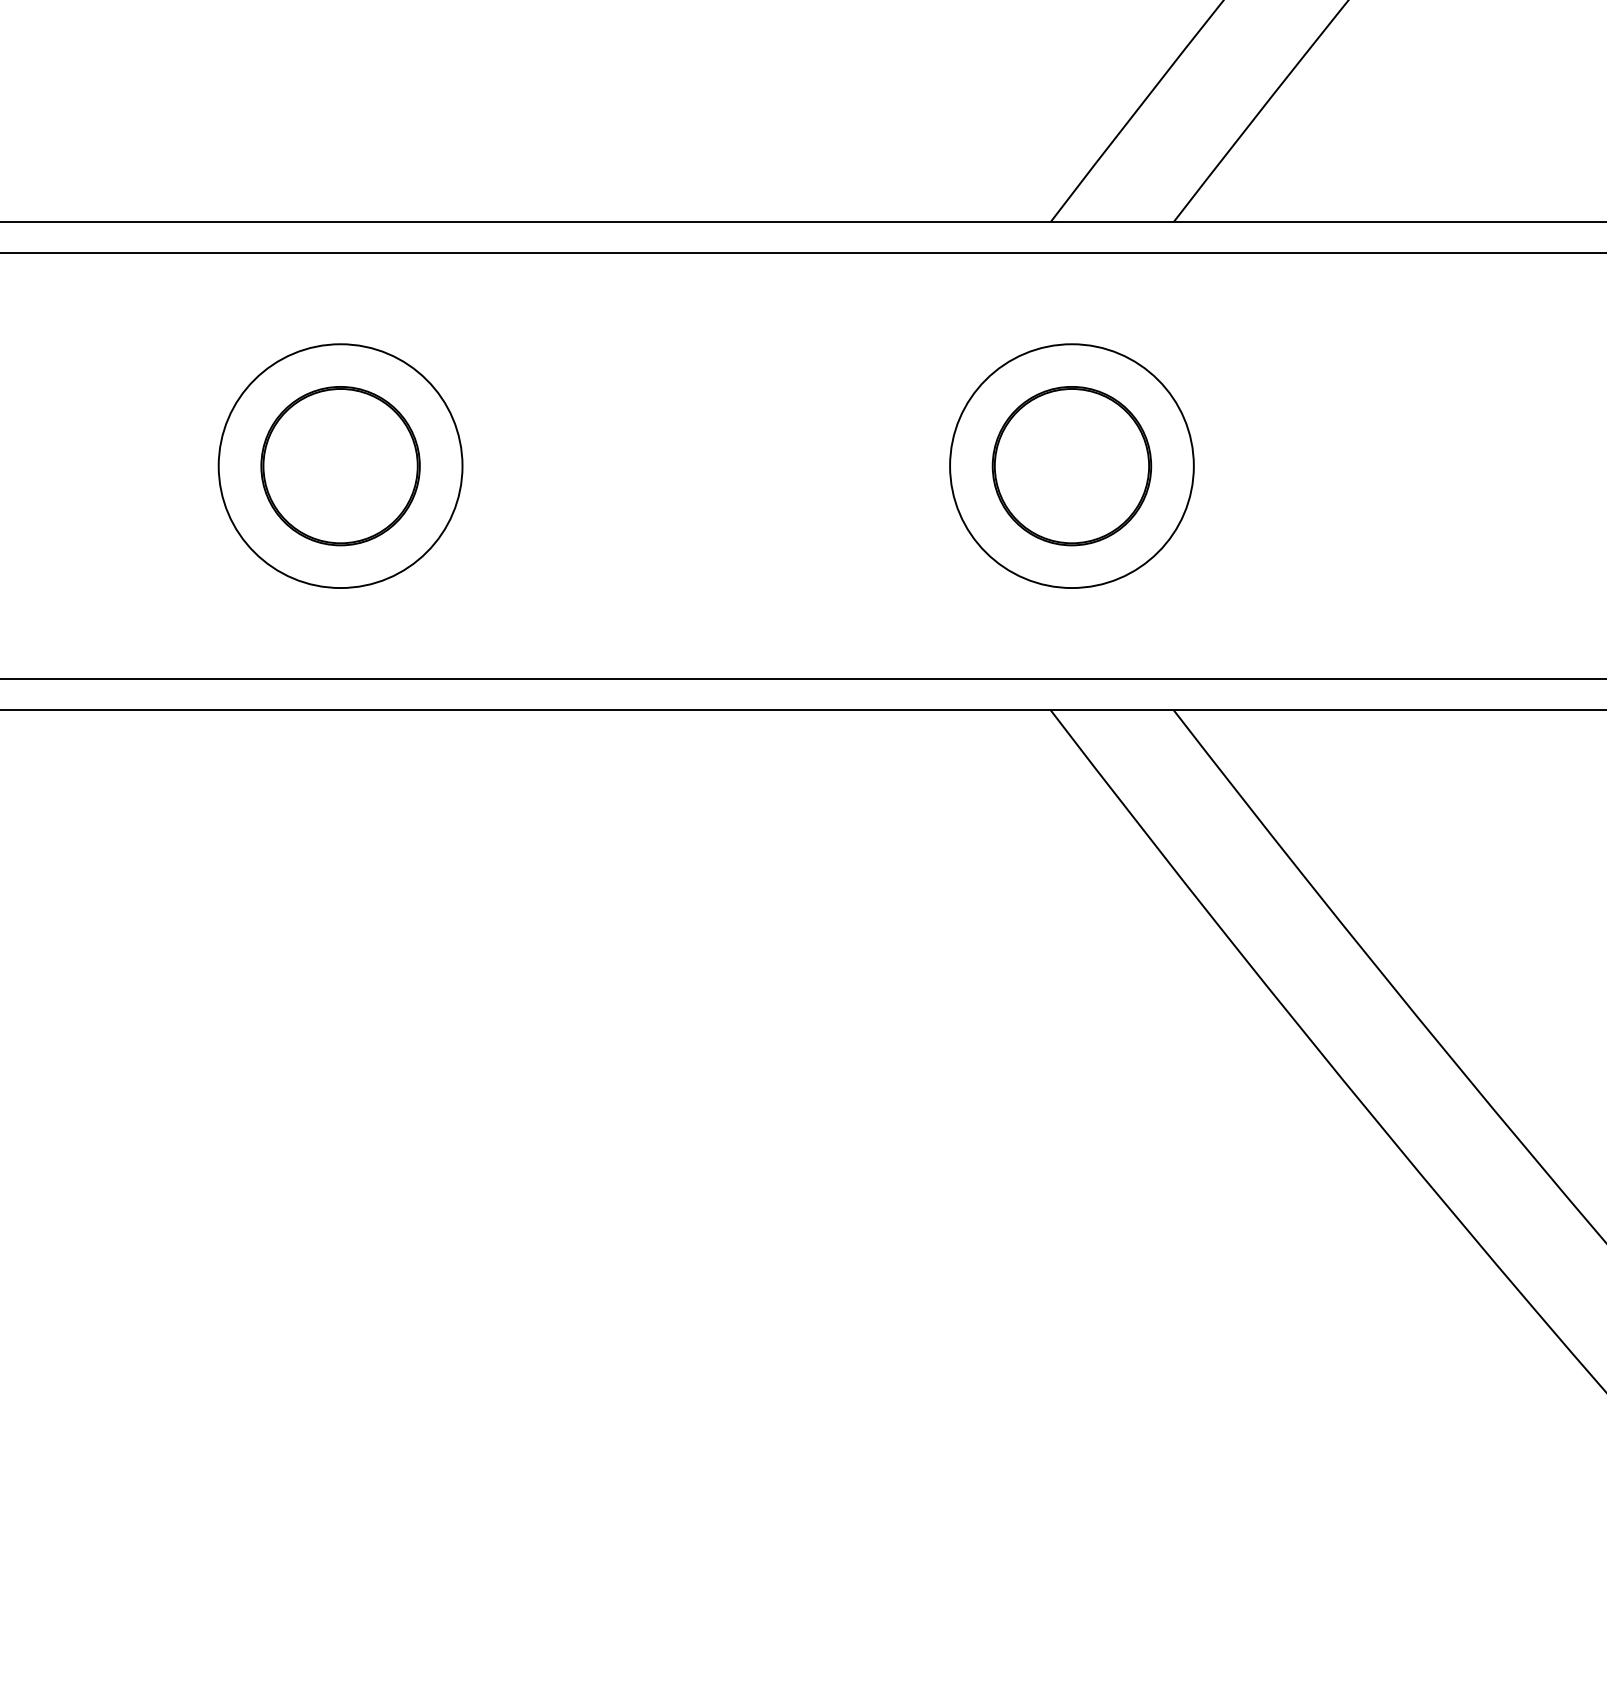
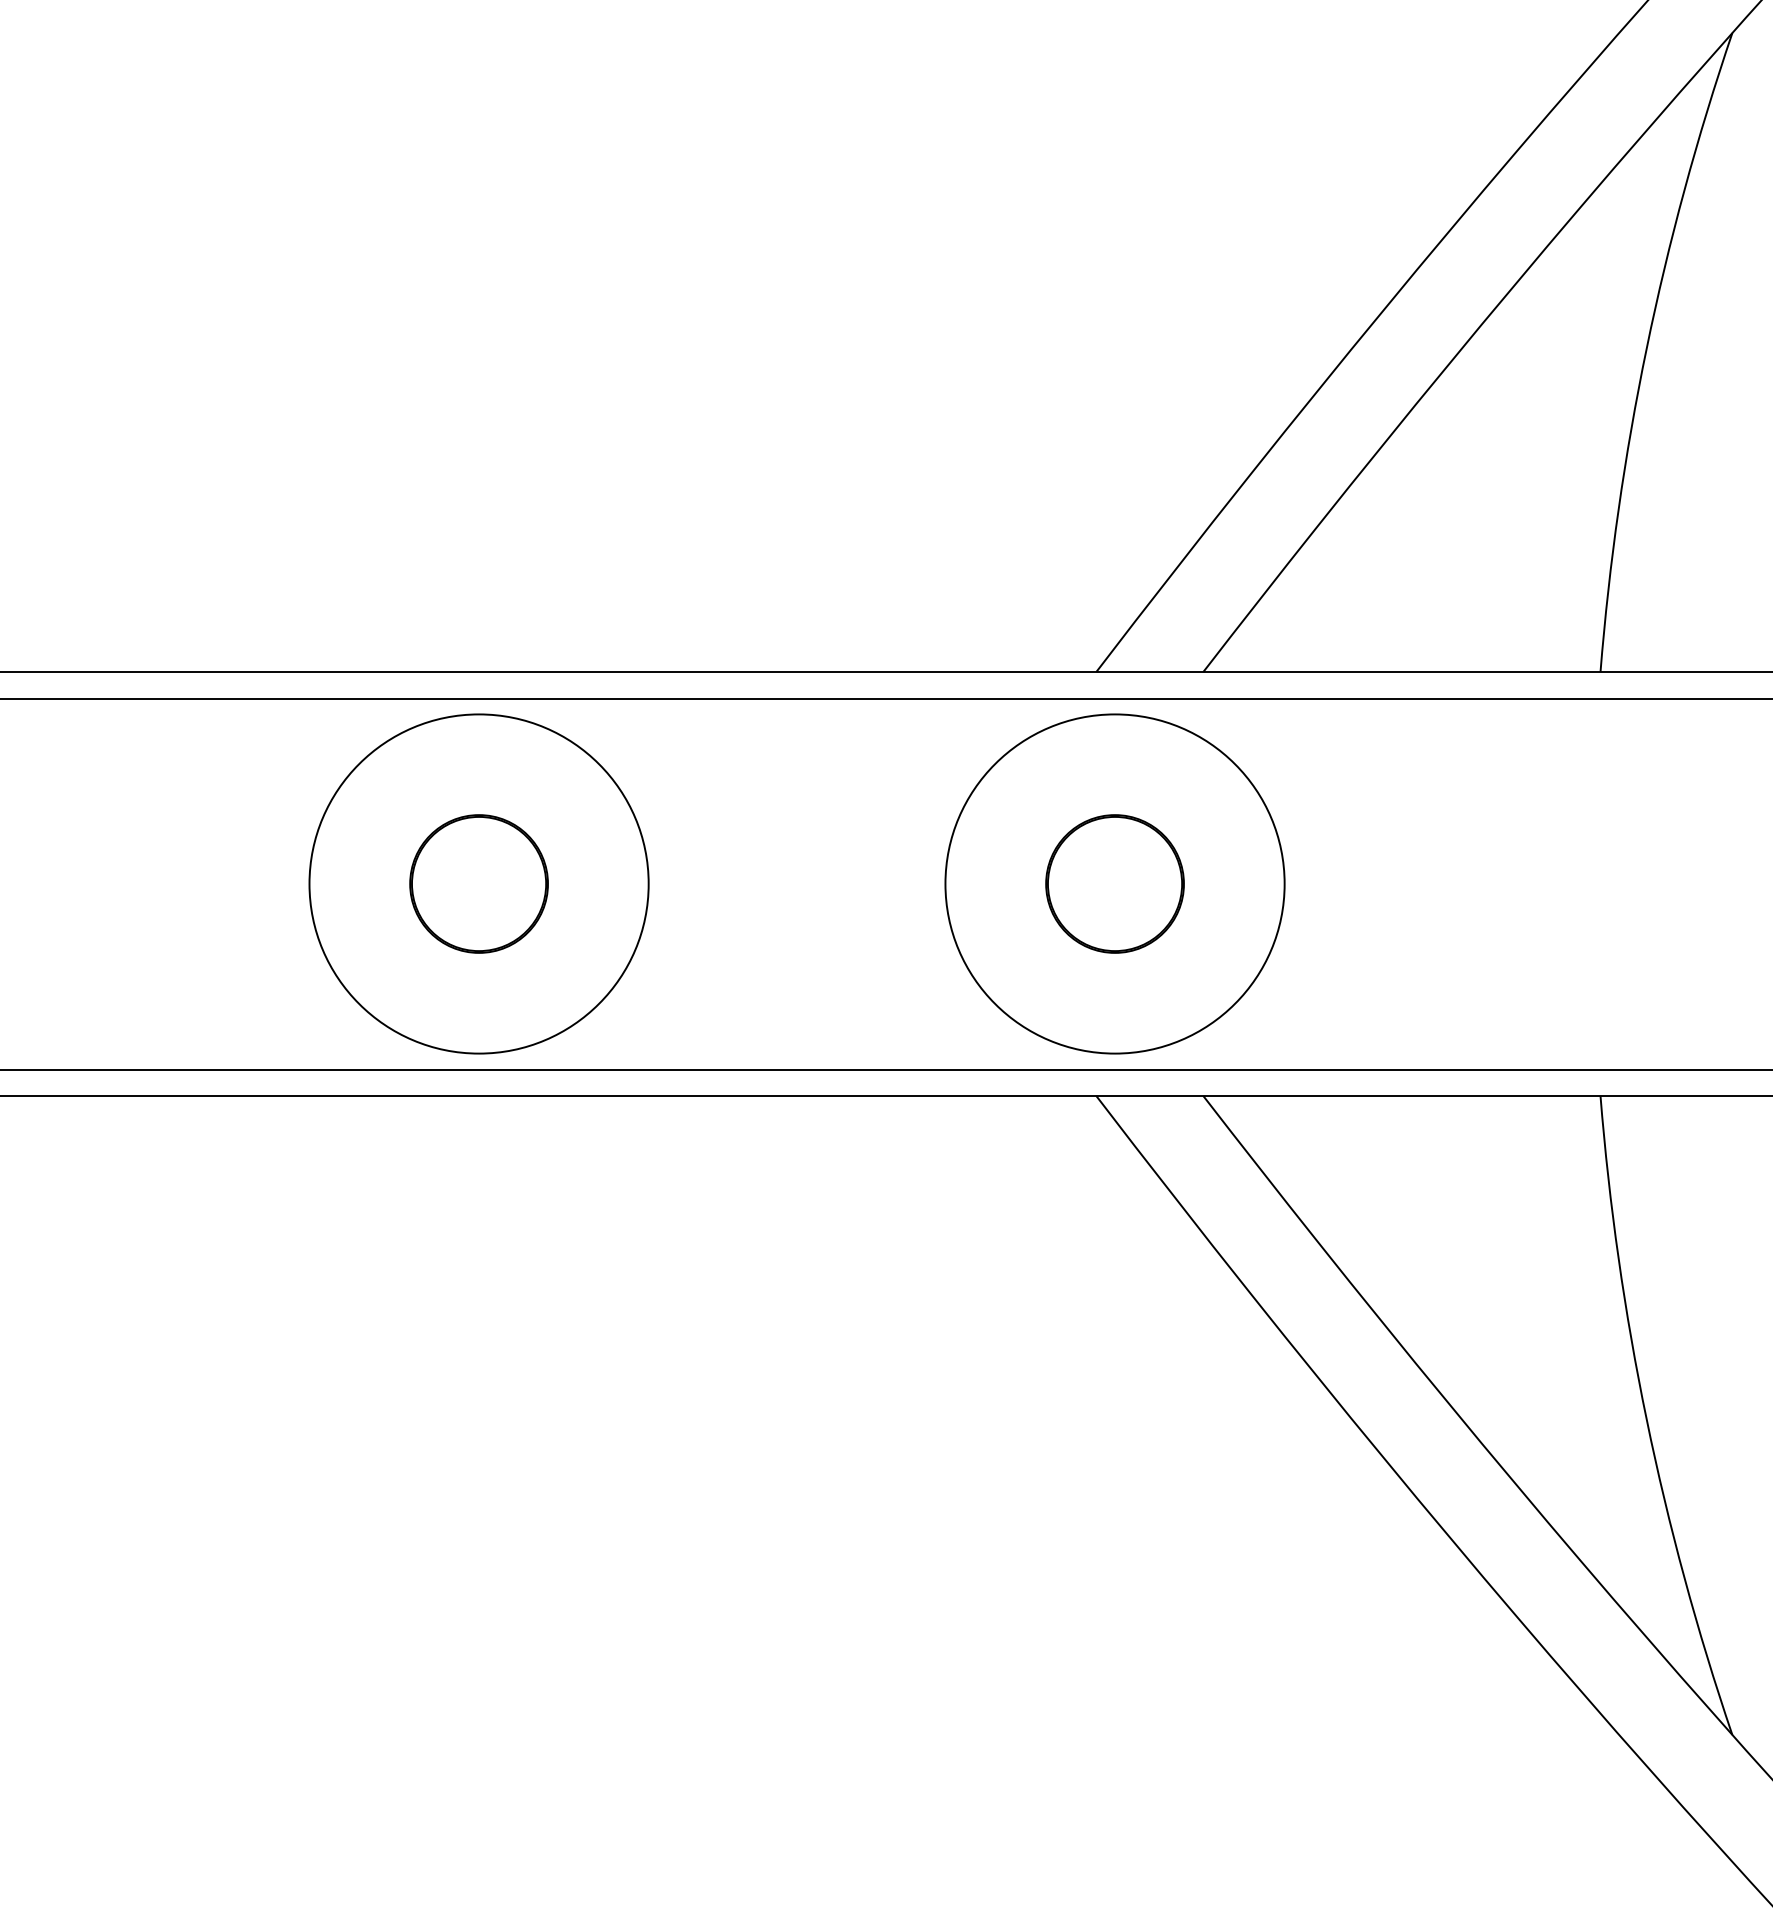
circle: (341, 466) -> (479, 884), size x1.6
circle: (1072, 466) -> (1115, 884), size x1.6

